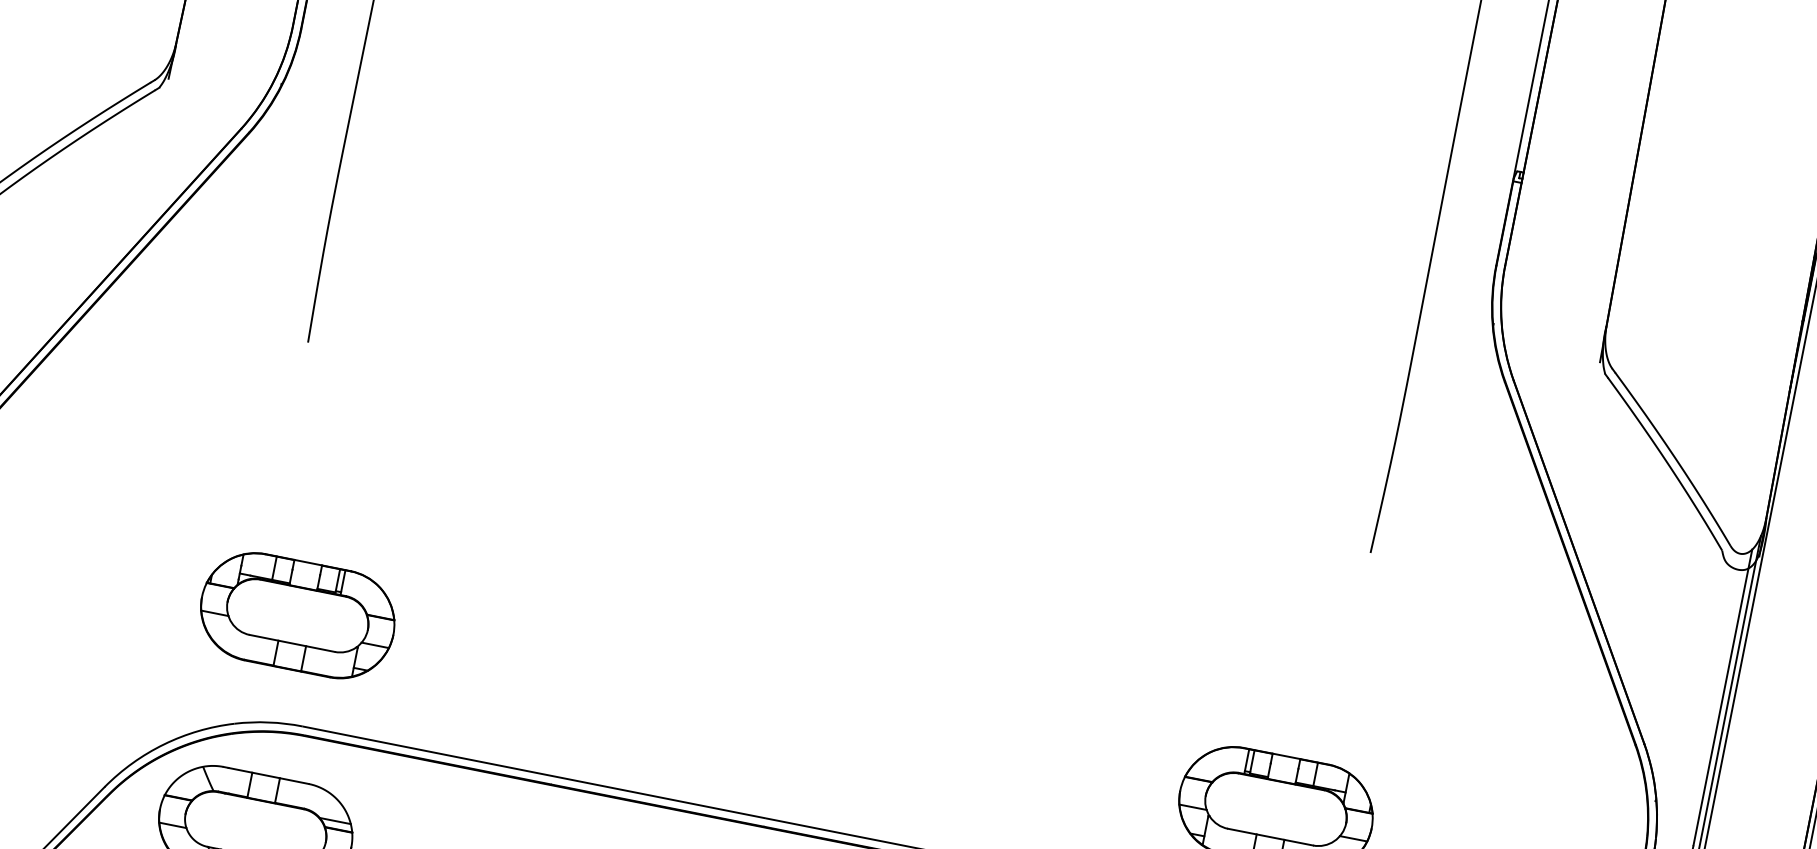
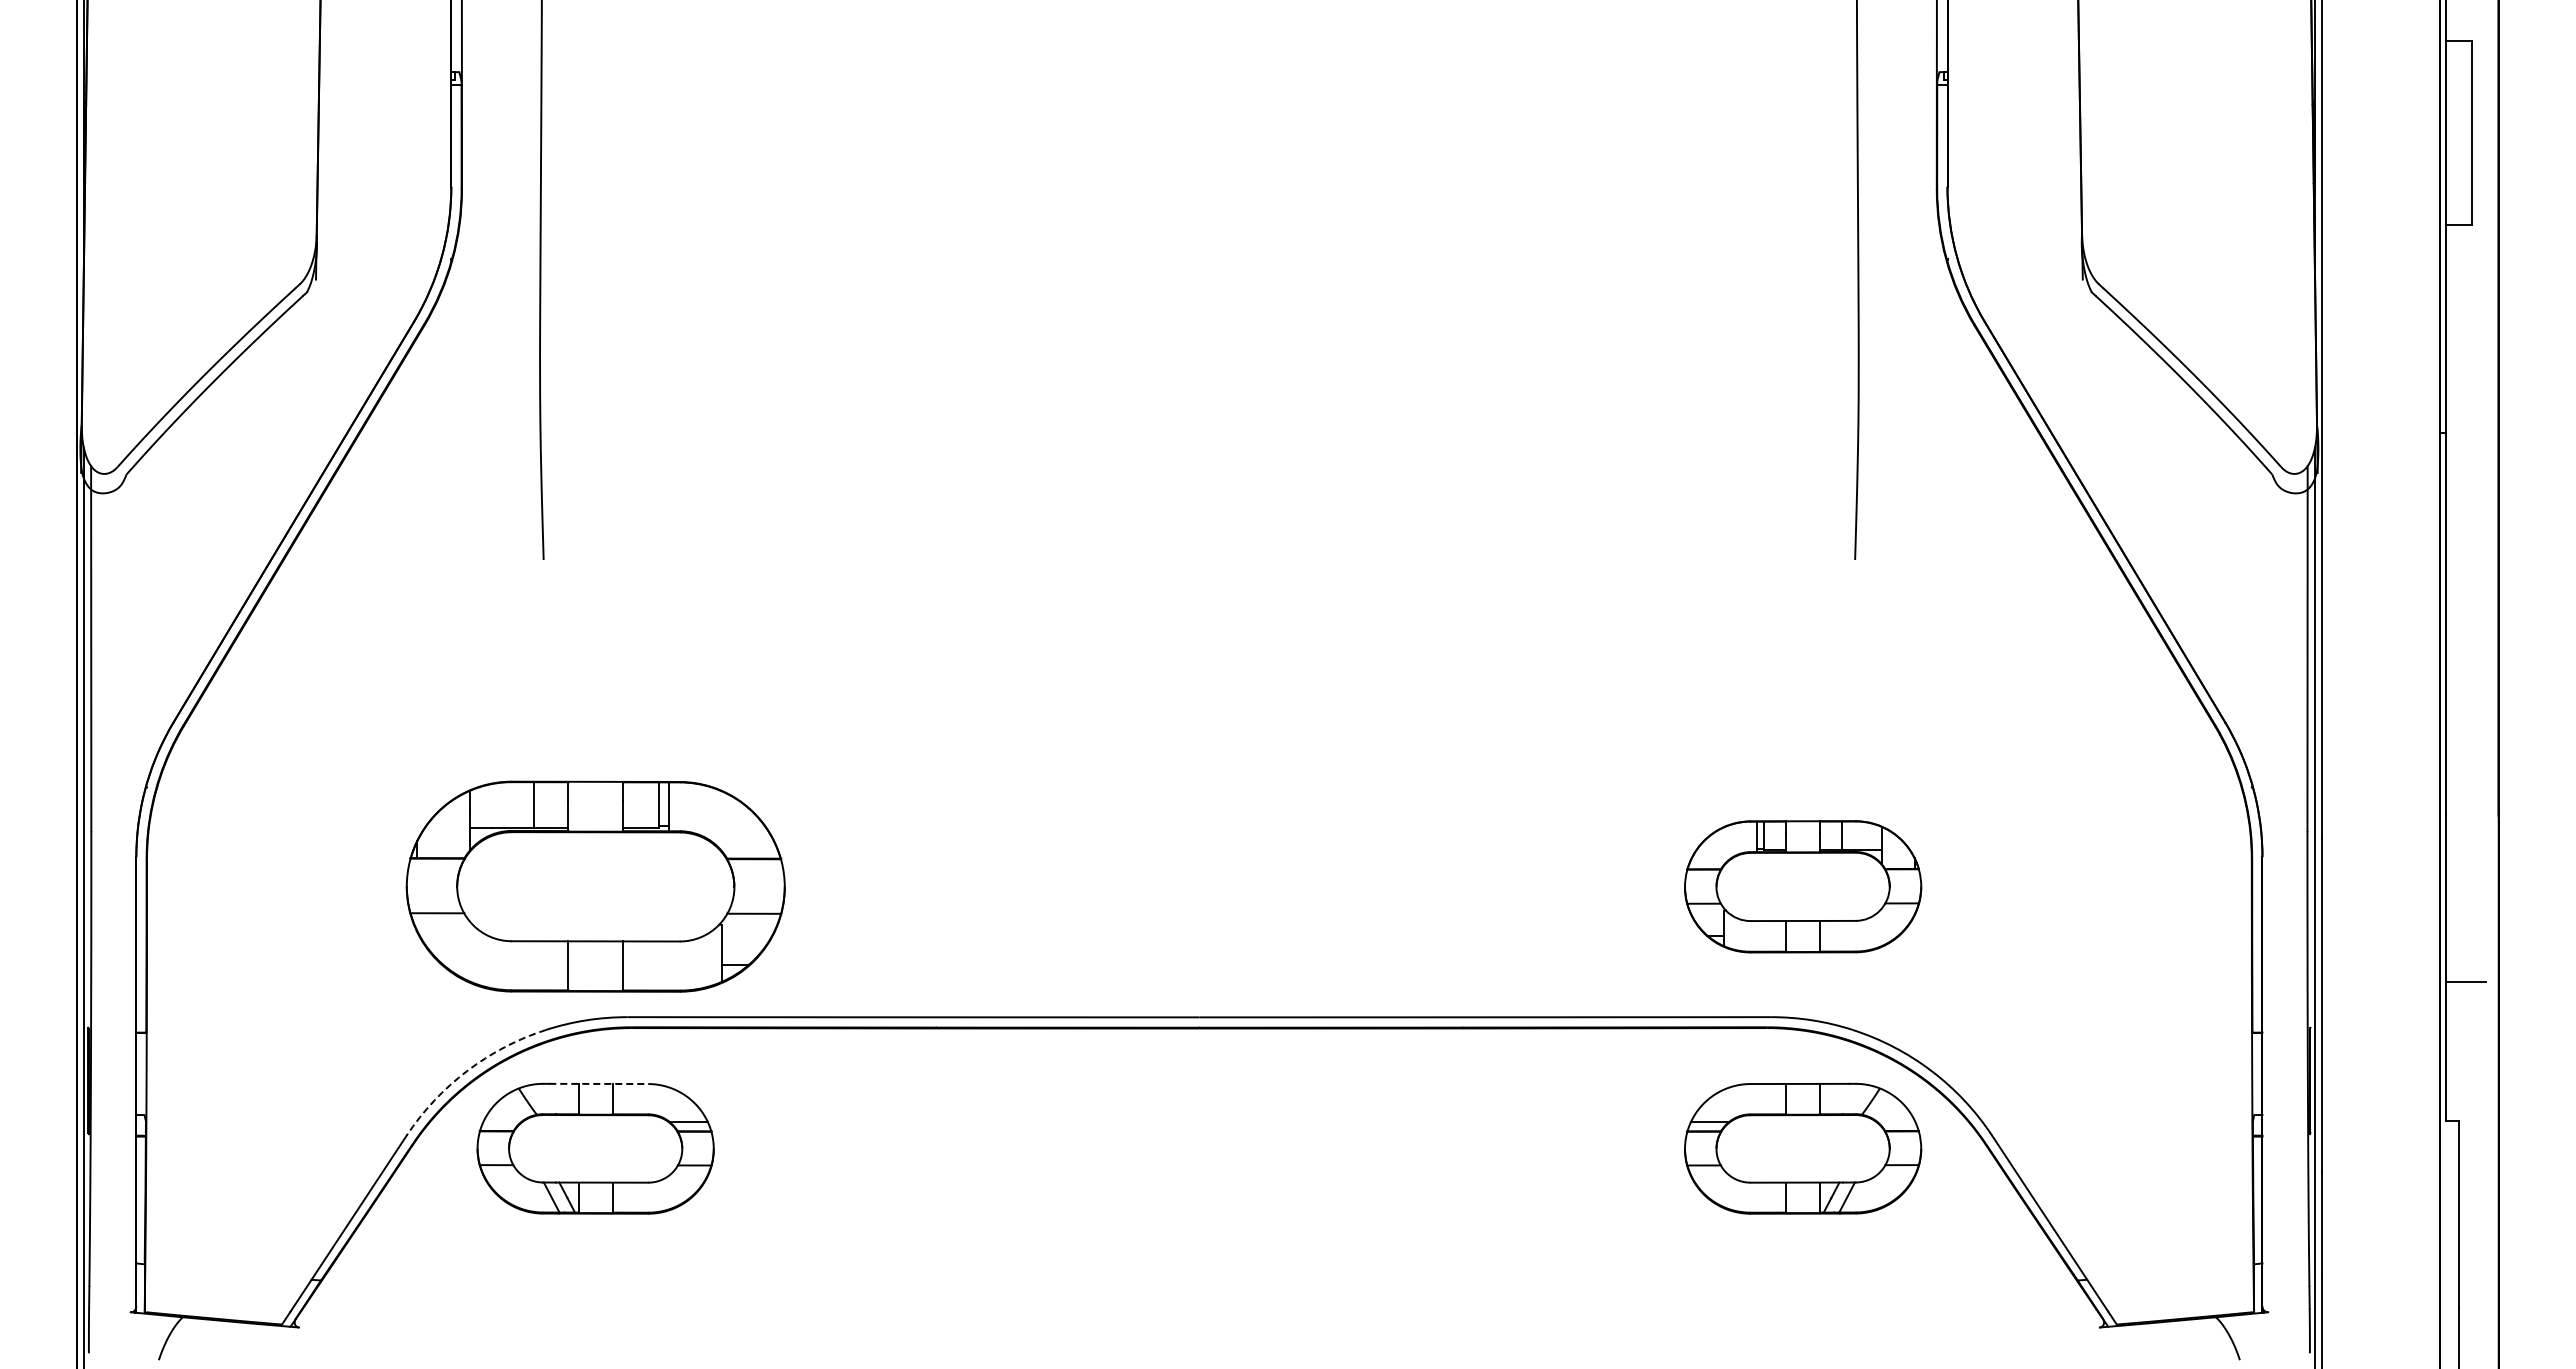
part: (297, 615) -> (595, 886), size x1.6
arc: (164, 744) -> (467, 1070), solid -> dashed
line: (269, 775) -> (599, 1083), solid -> dashed

